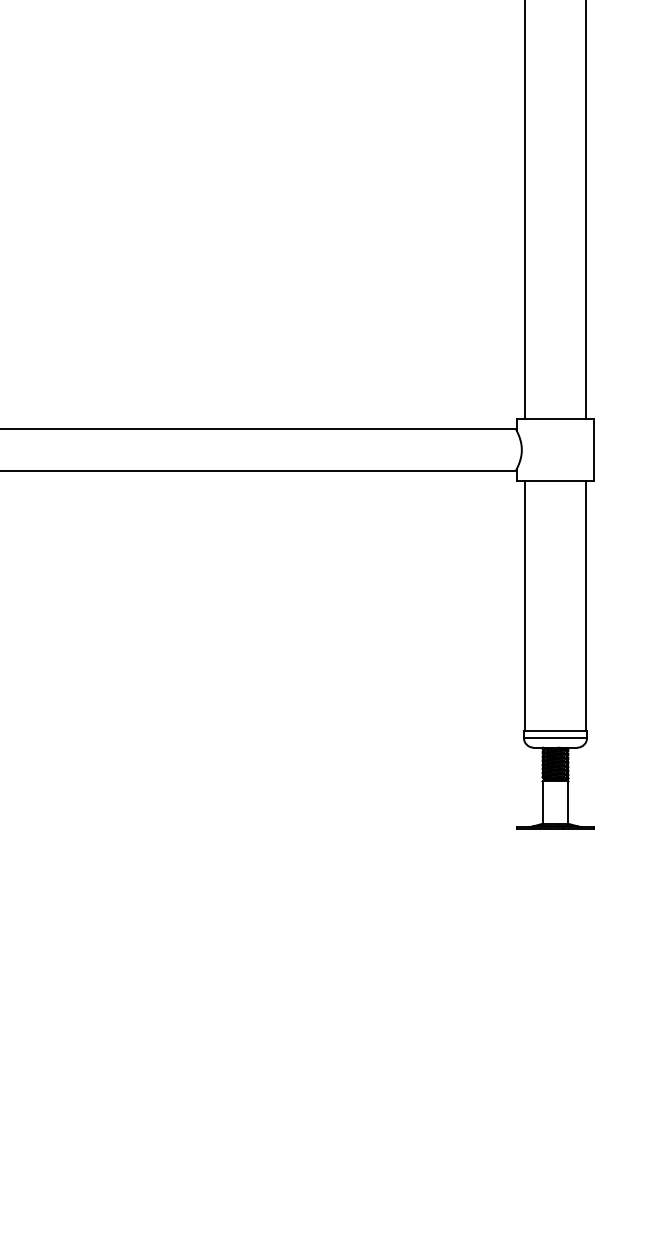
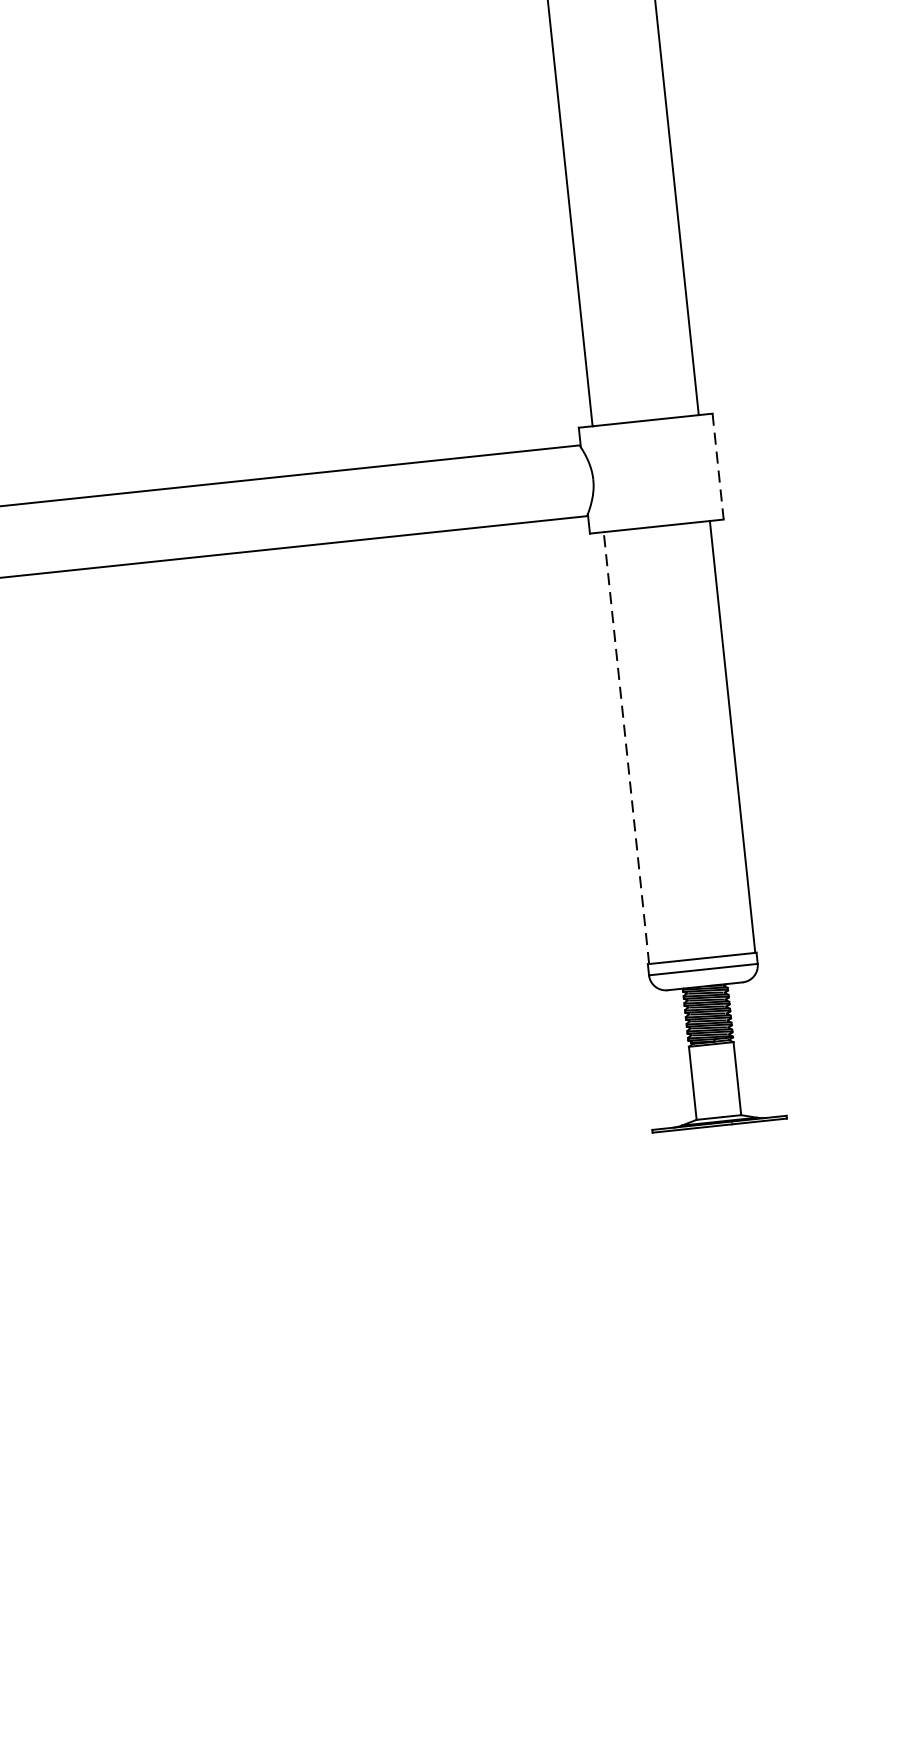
line: (594, 449) -> (718, 465), solid -> dashed
line: (524, 605) -> (626, 747), solid -> dashed

